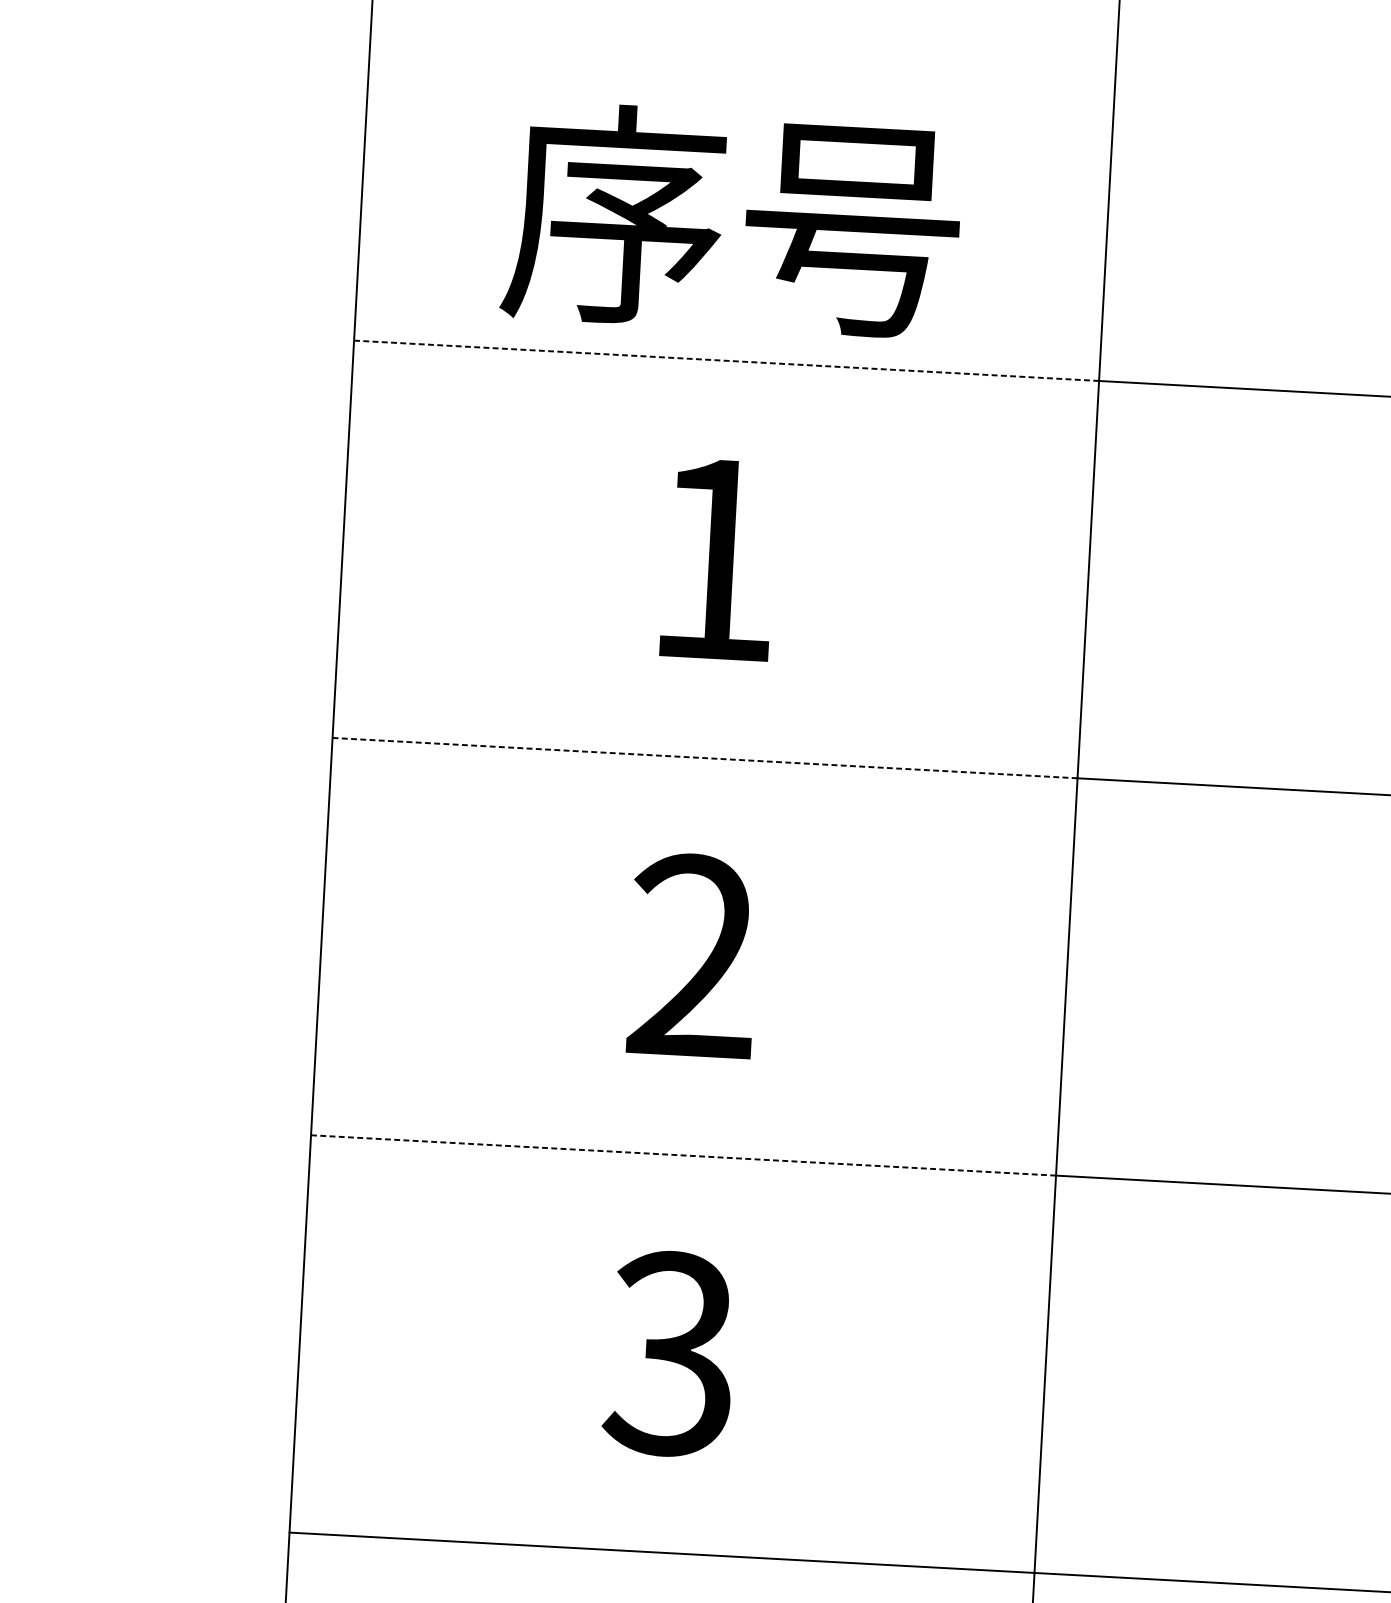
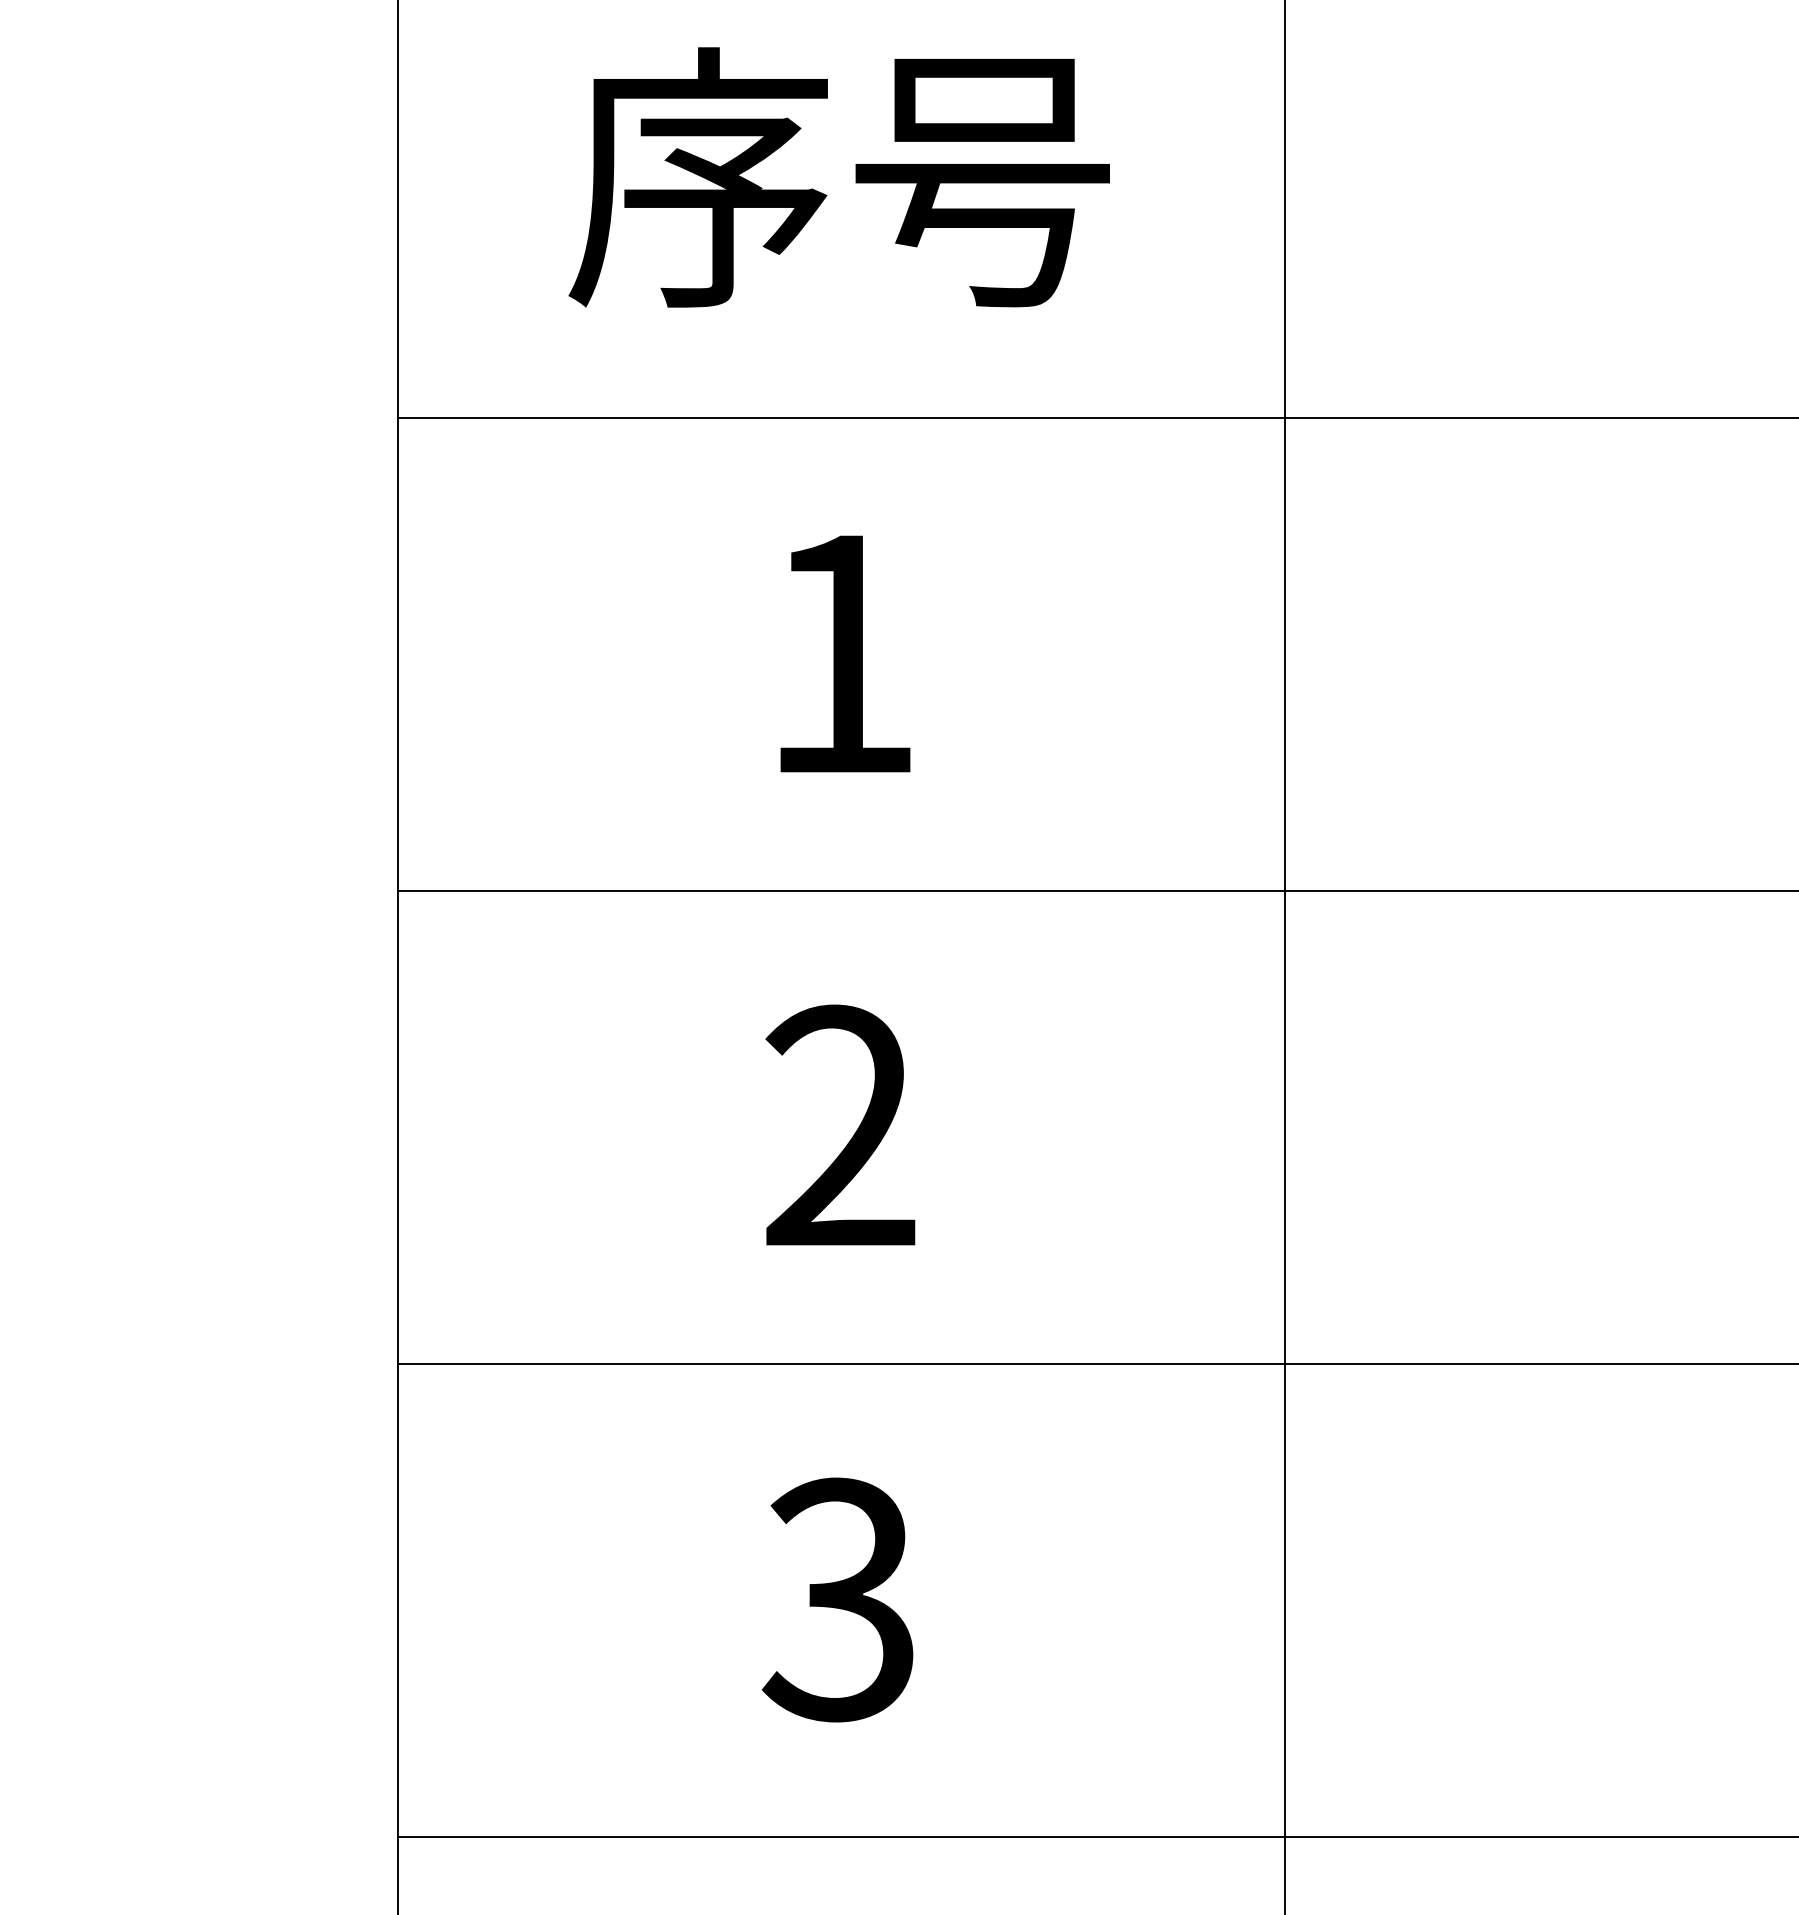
text: (731, 220) -> (838, 177), moved
line: (727, 360) -> (842, 417), dashed -> solid
line: (705, 758) -> (842, 890), dashed -> solid
line: (684, 1155) -> (842, 1363), dashed -> solid

